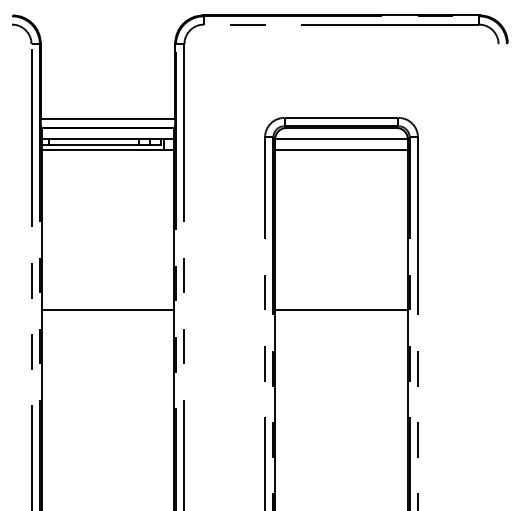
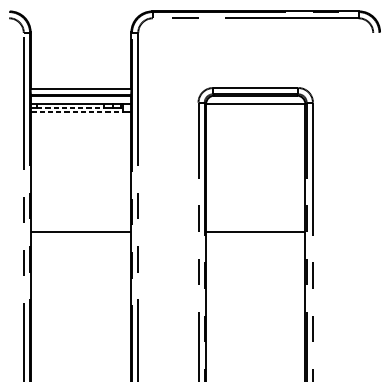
line: (94, 144) -> (70, 107), solid -> dashed
line: (103, 150) -> (77, 112), solid -> dashed
line: (341, 150) -> (255, 112), removed

